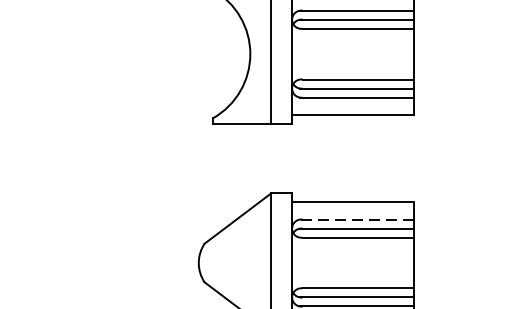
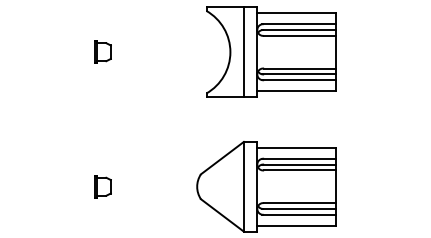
part: (51, 53) -> (102, 51), added
line: (357, 219) -> (299, 158), dashed -> solid
part: (51, 262) -> (102, 186), added

